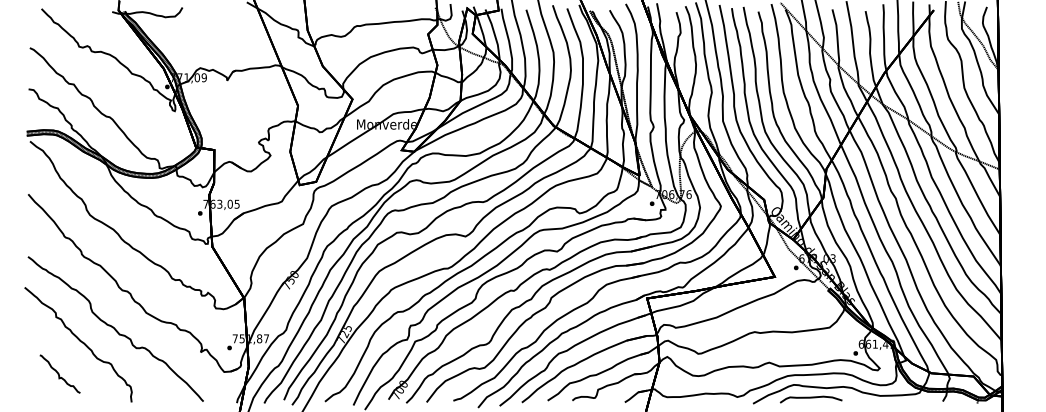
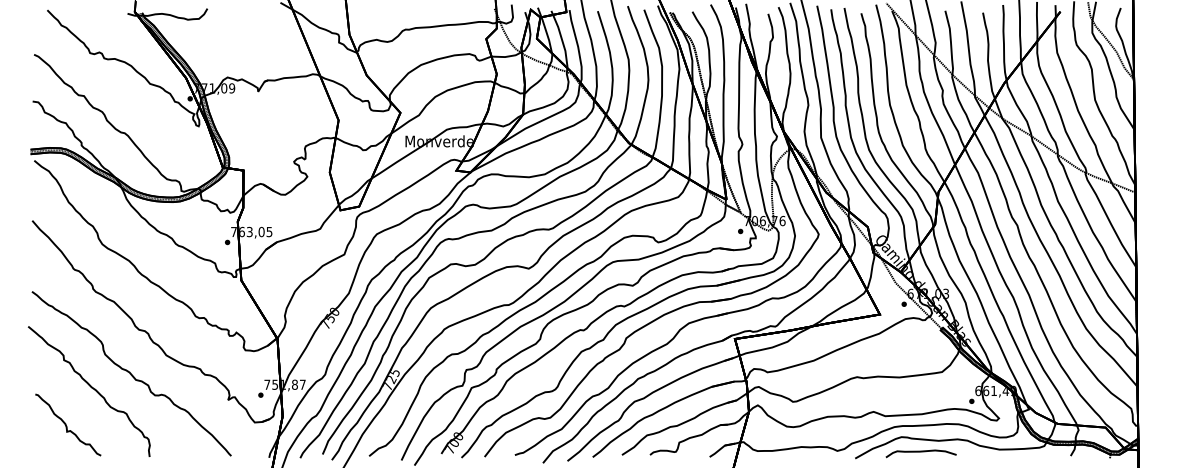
part: (60, 373) -> (68, 424), size x1.43

